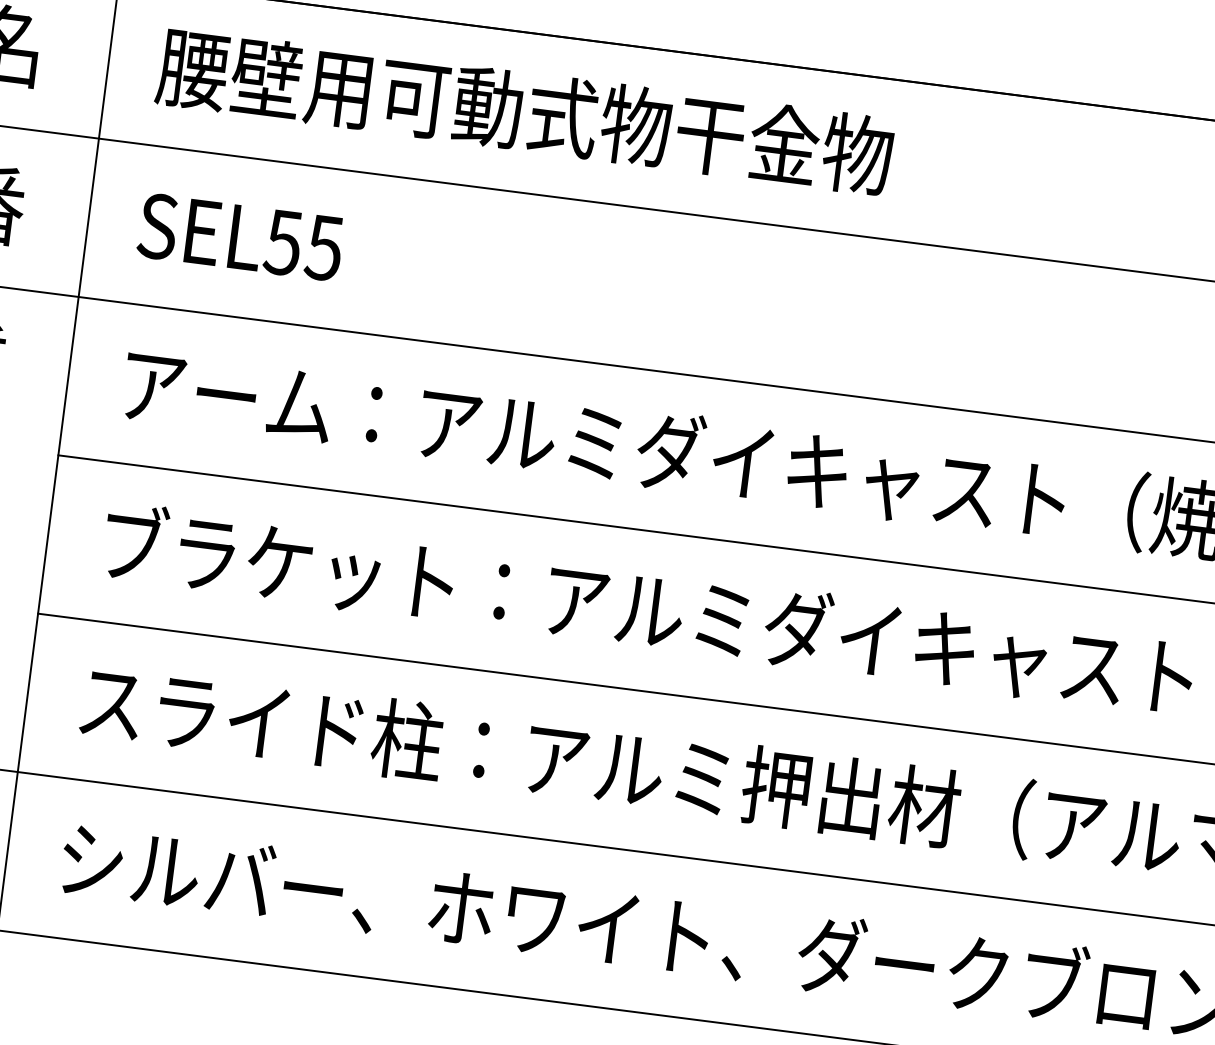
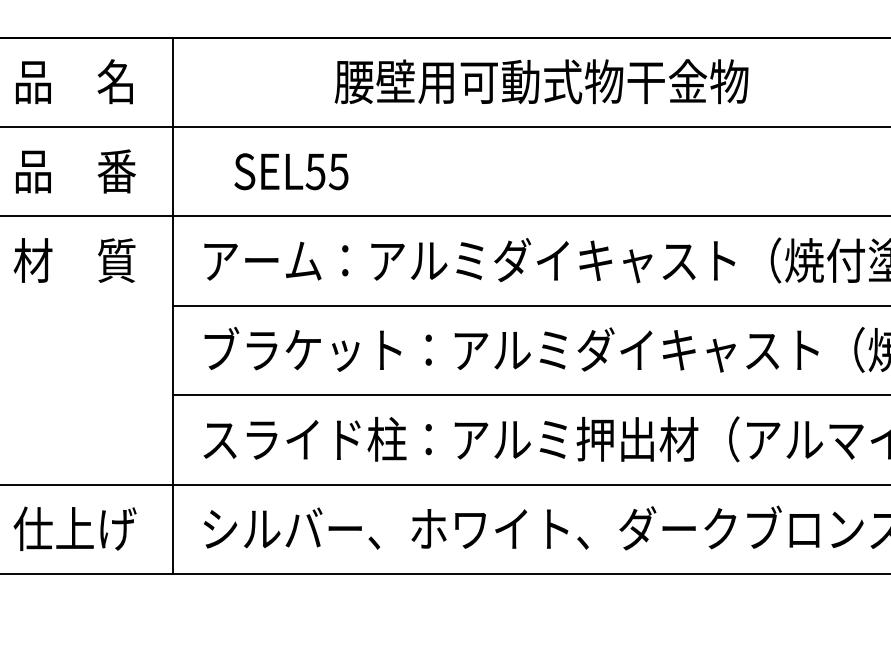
text: (525, 111) -> (541, 81), moved
text: (240, 236) -> (291, 171), moved

